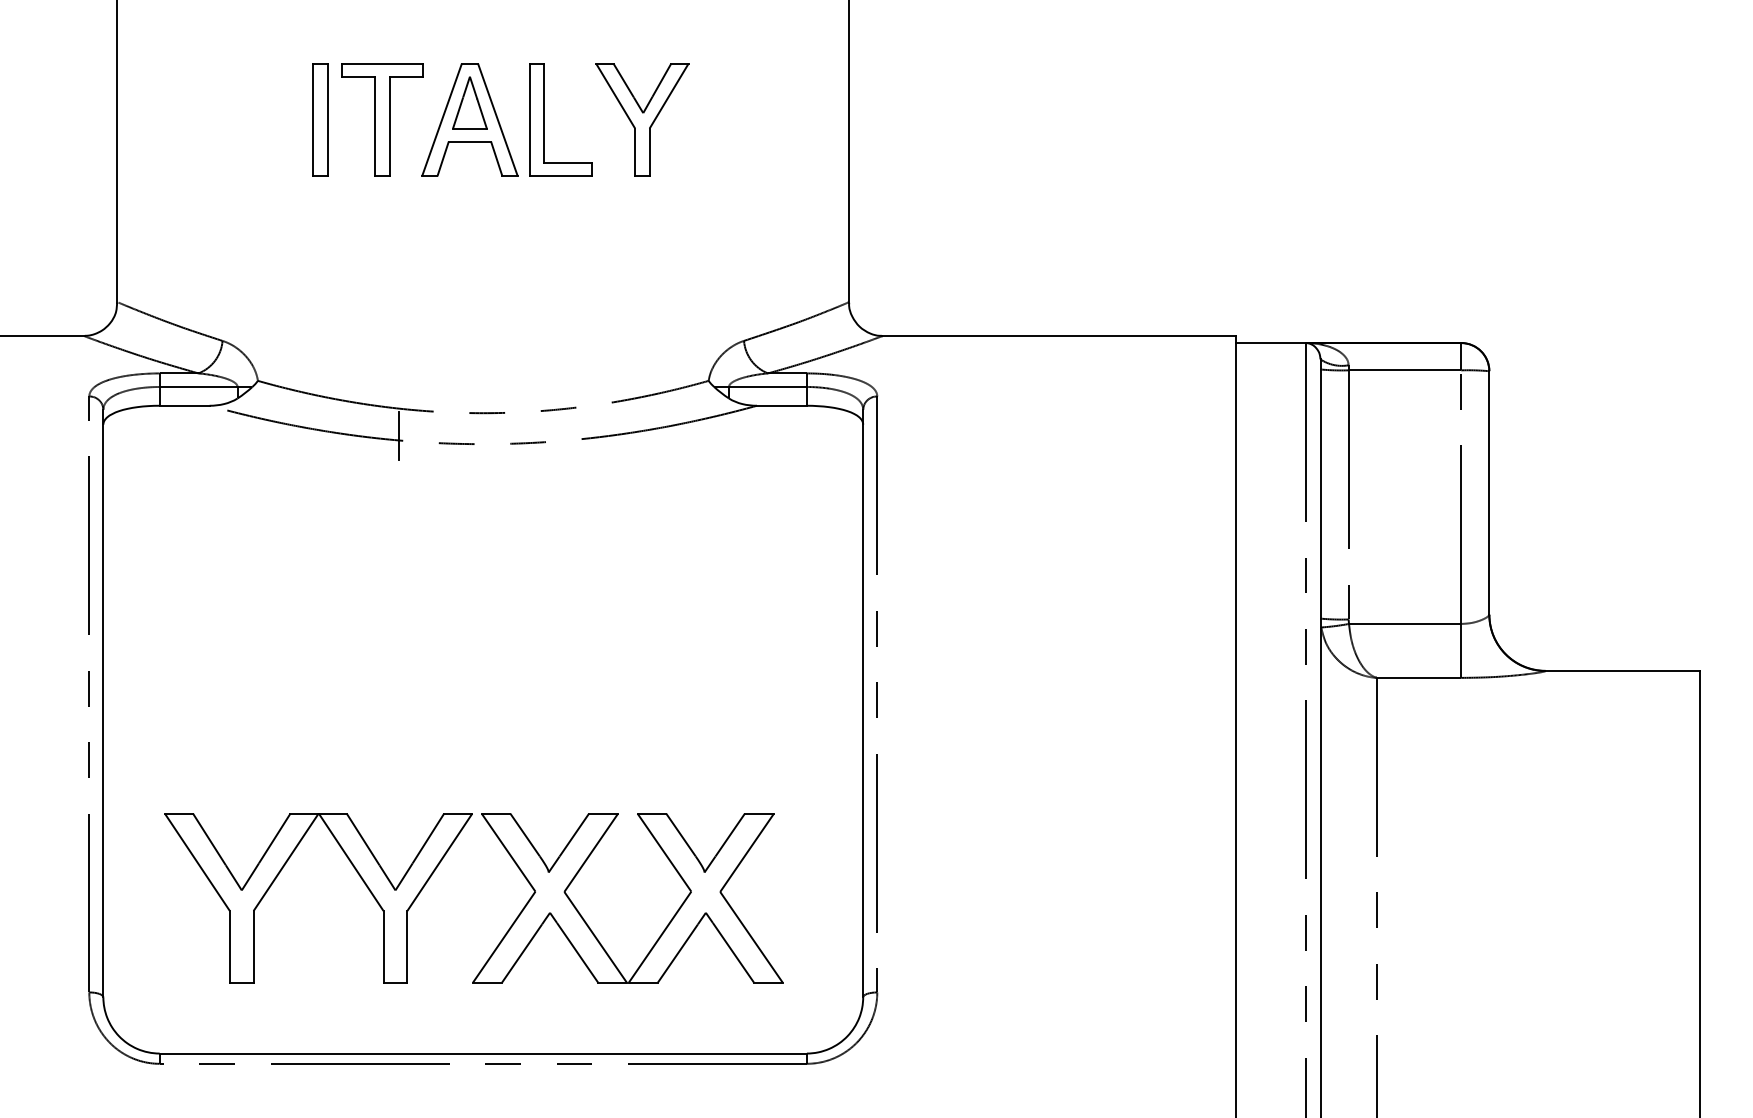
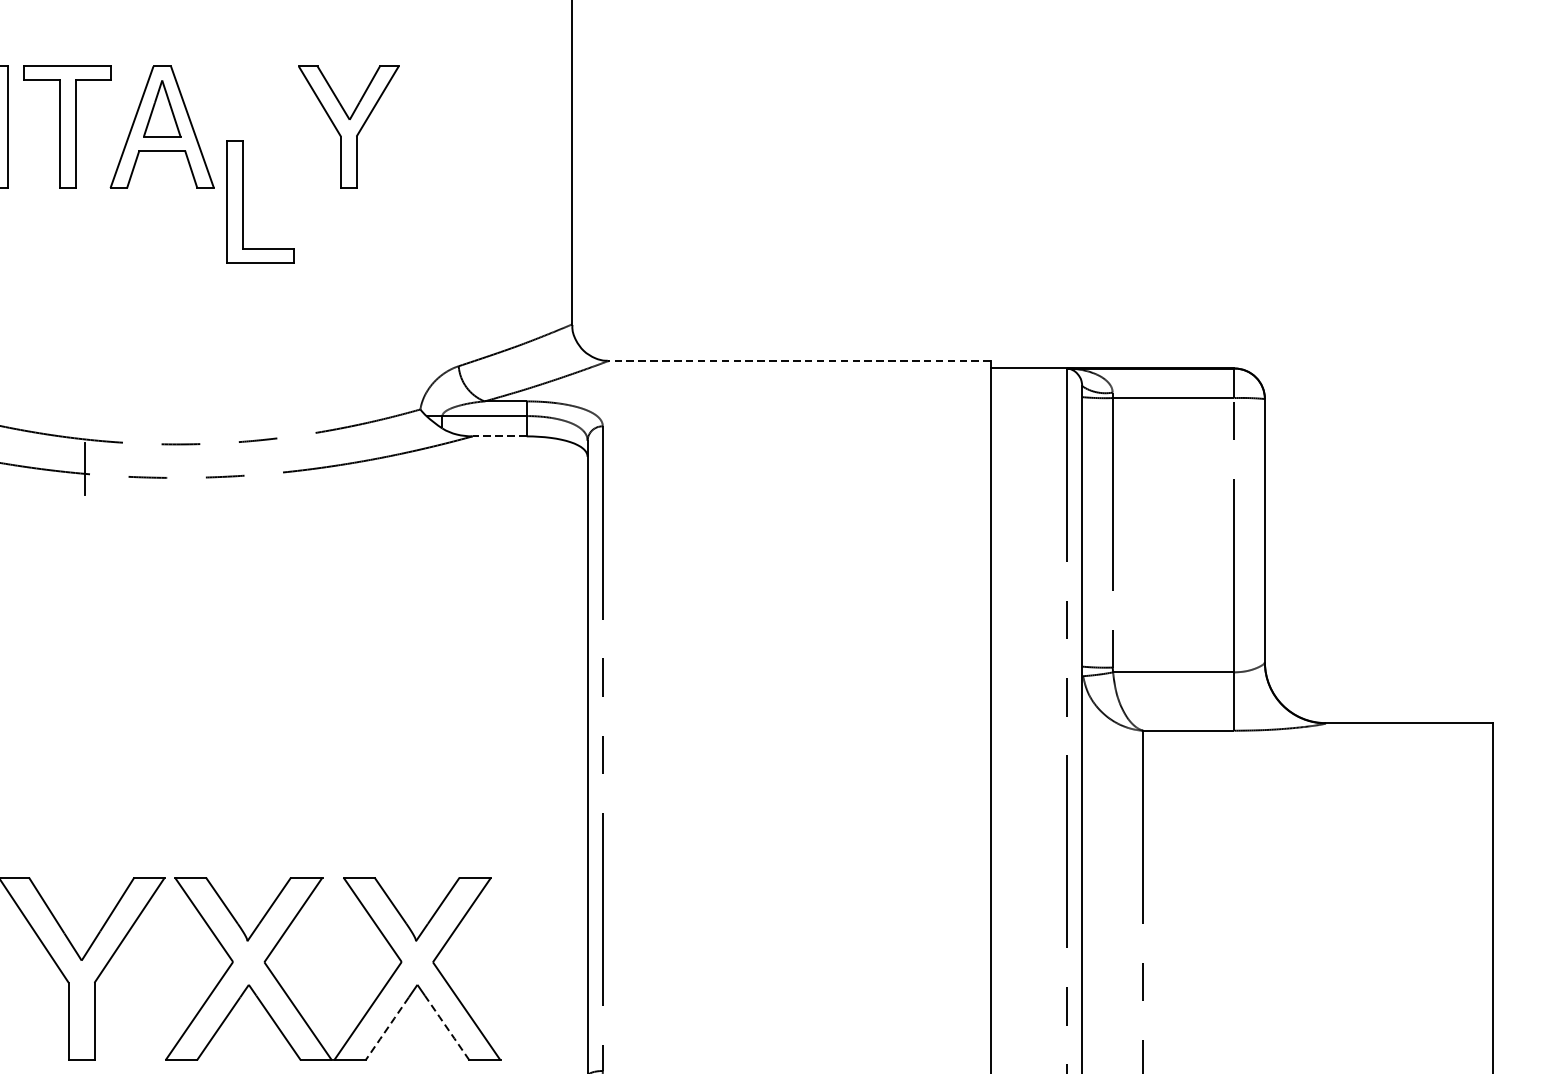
part: (544, 119) -> (242, 201), moved
line: (1058, 335) -> (798, 360), solid -> dashed
line: (781, 405) -> (499, 436), solid -> dashed
line: (733, 952) -> (447, 1027), solid -> dashed
line: (678, 953) -> (387, 1028), solid -> dashed

